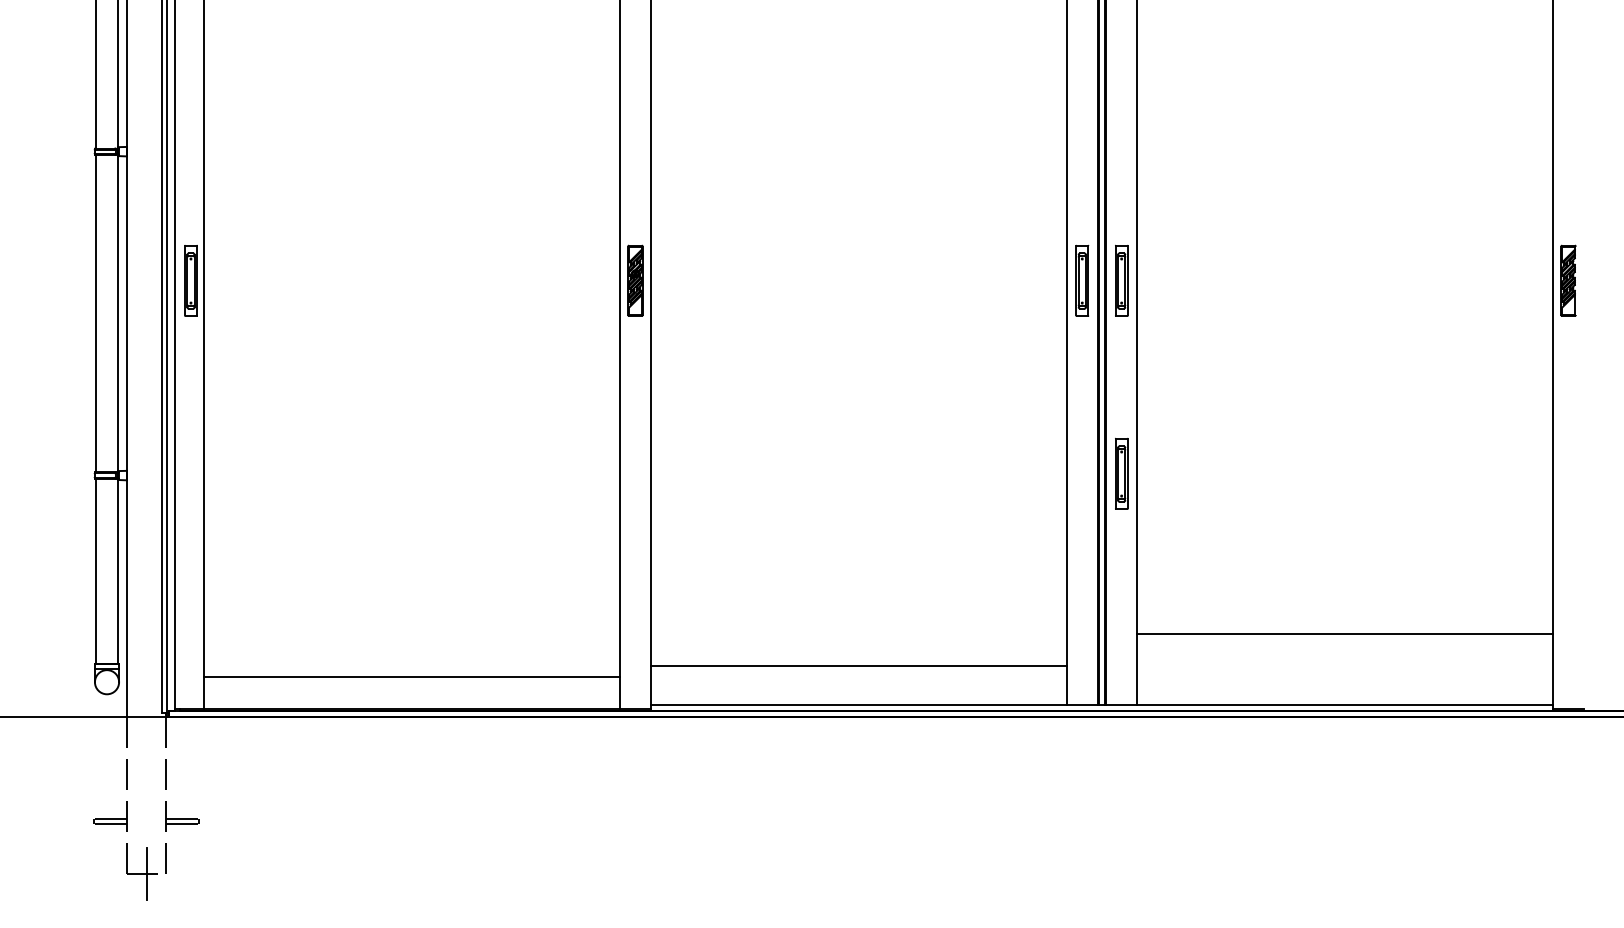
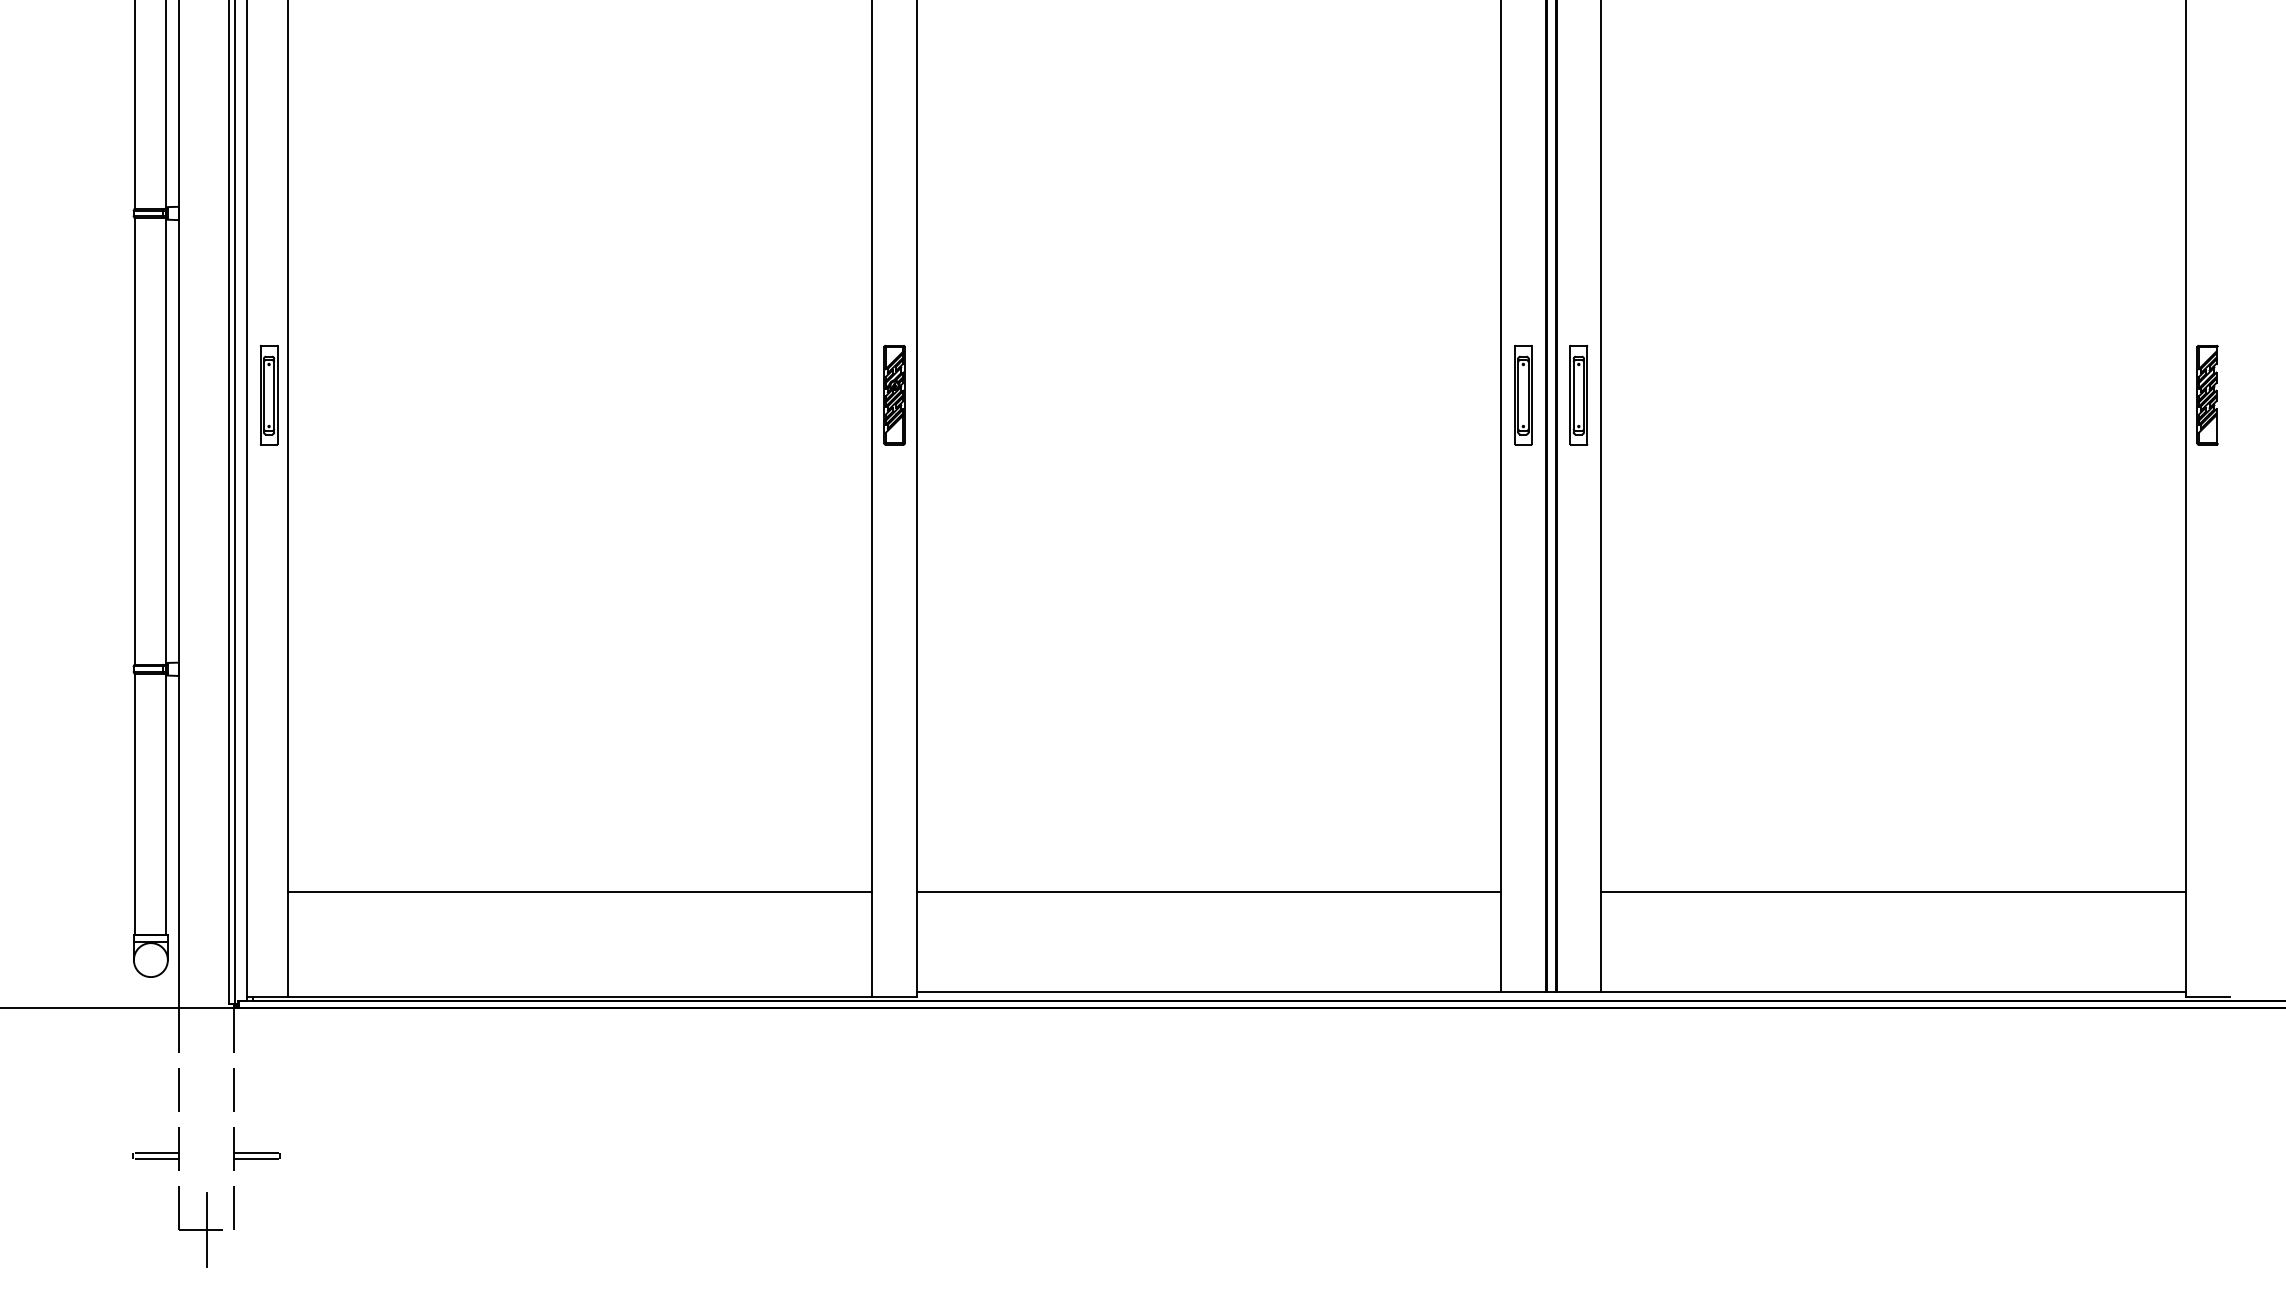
part: (1121, 473) -> (1578, 666), removed
line: (858, 666) -> (1208, 892), moved
line: (411, 677) -> (579, 892), moved

